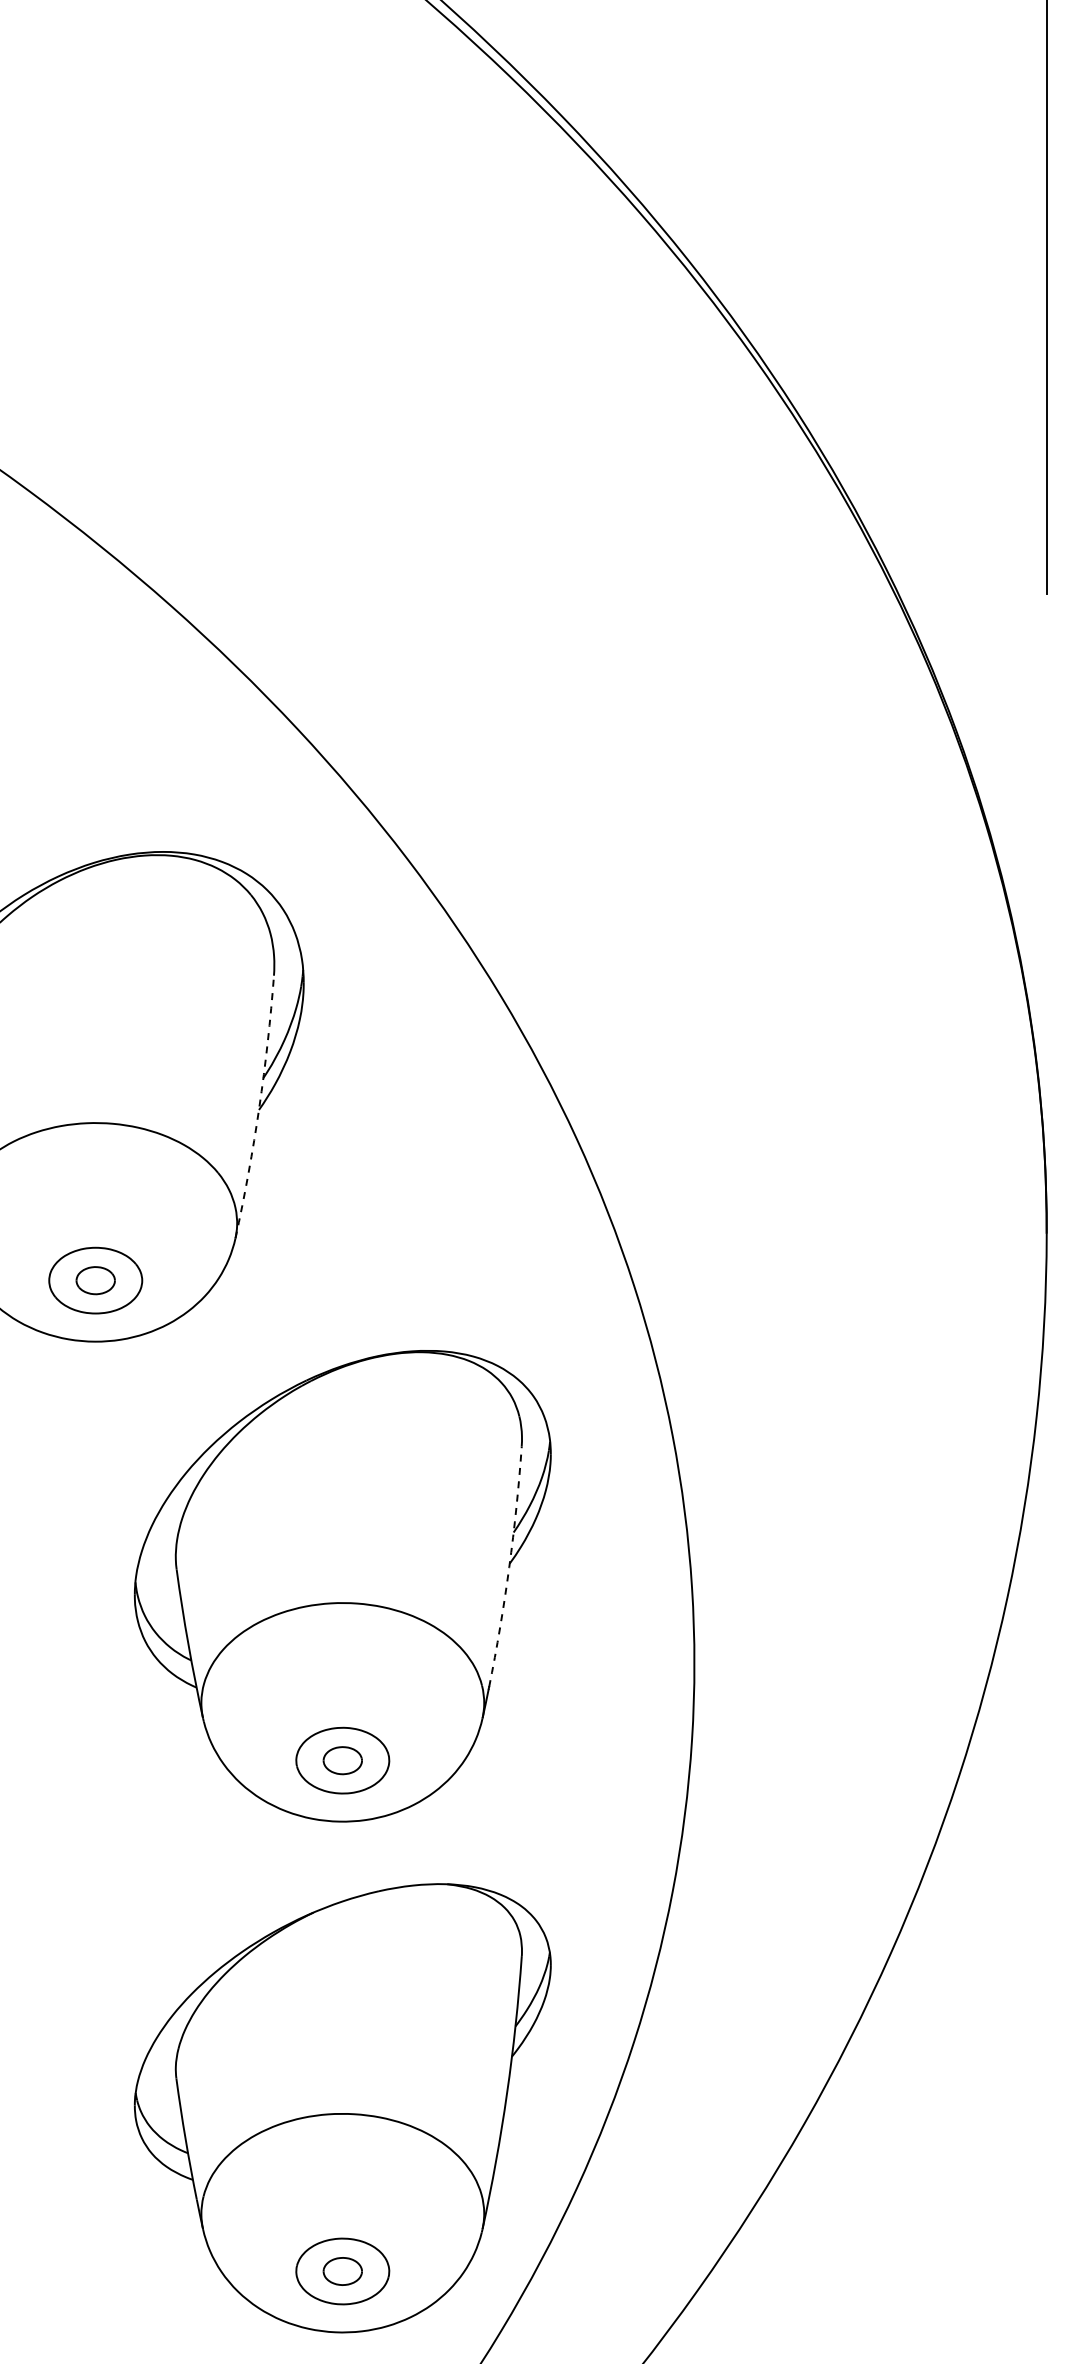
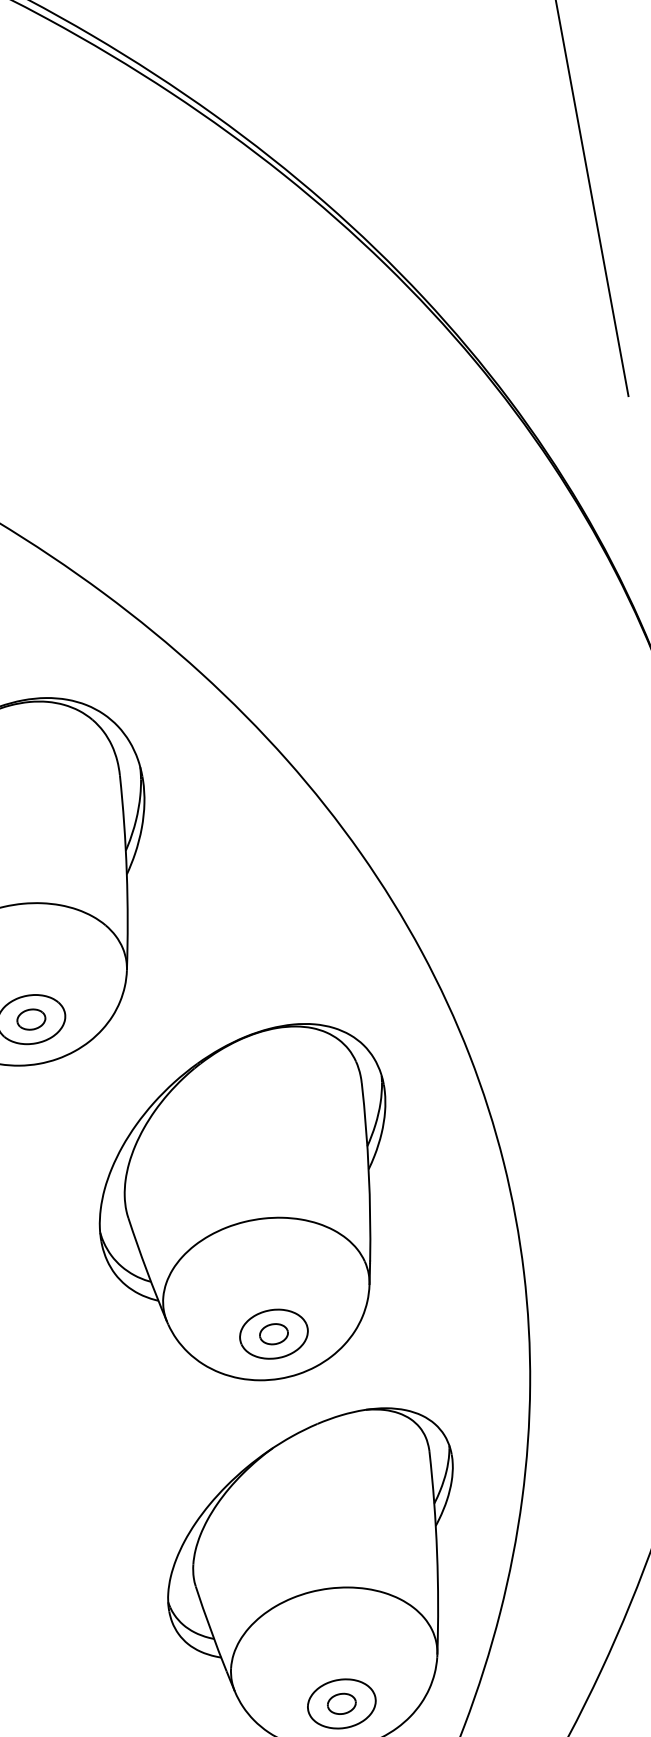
arc: (259, 1107) -> (126, 872), dashed -> solid
arc: (509, 1567) -> (368, 1172), dashed -> solid

